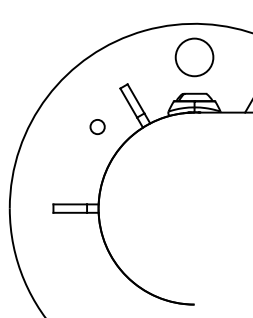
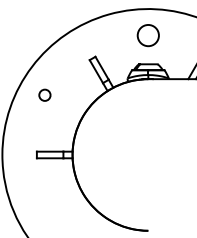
circle: (194, 57) -> (148, 35), size x0.71
circle: (97, 126) -> (44, 94), moved

